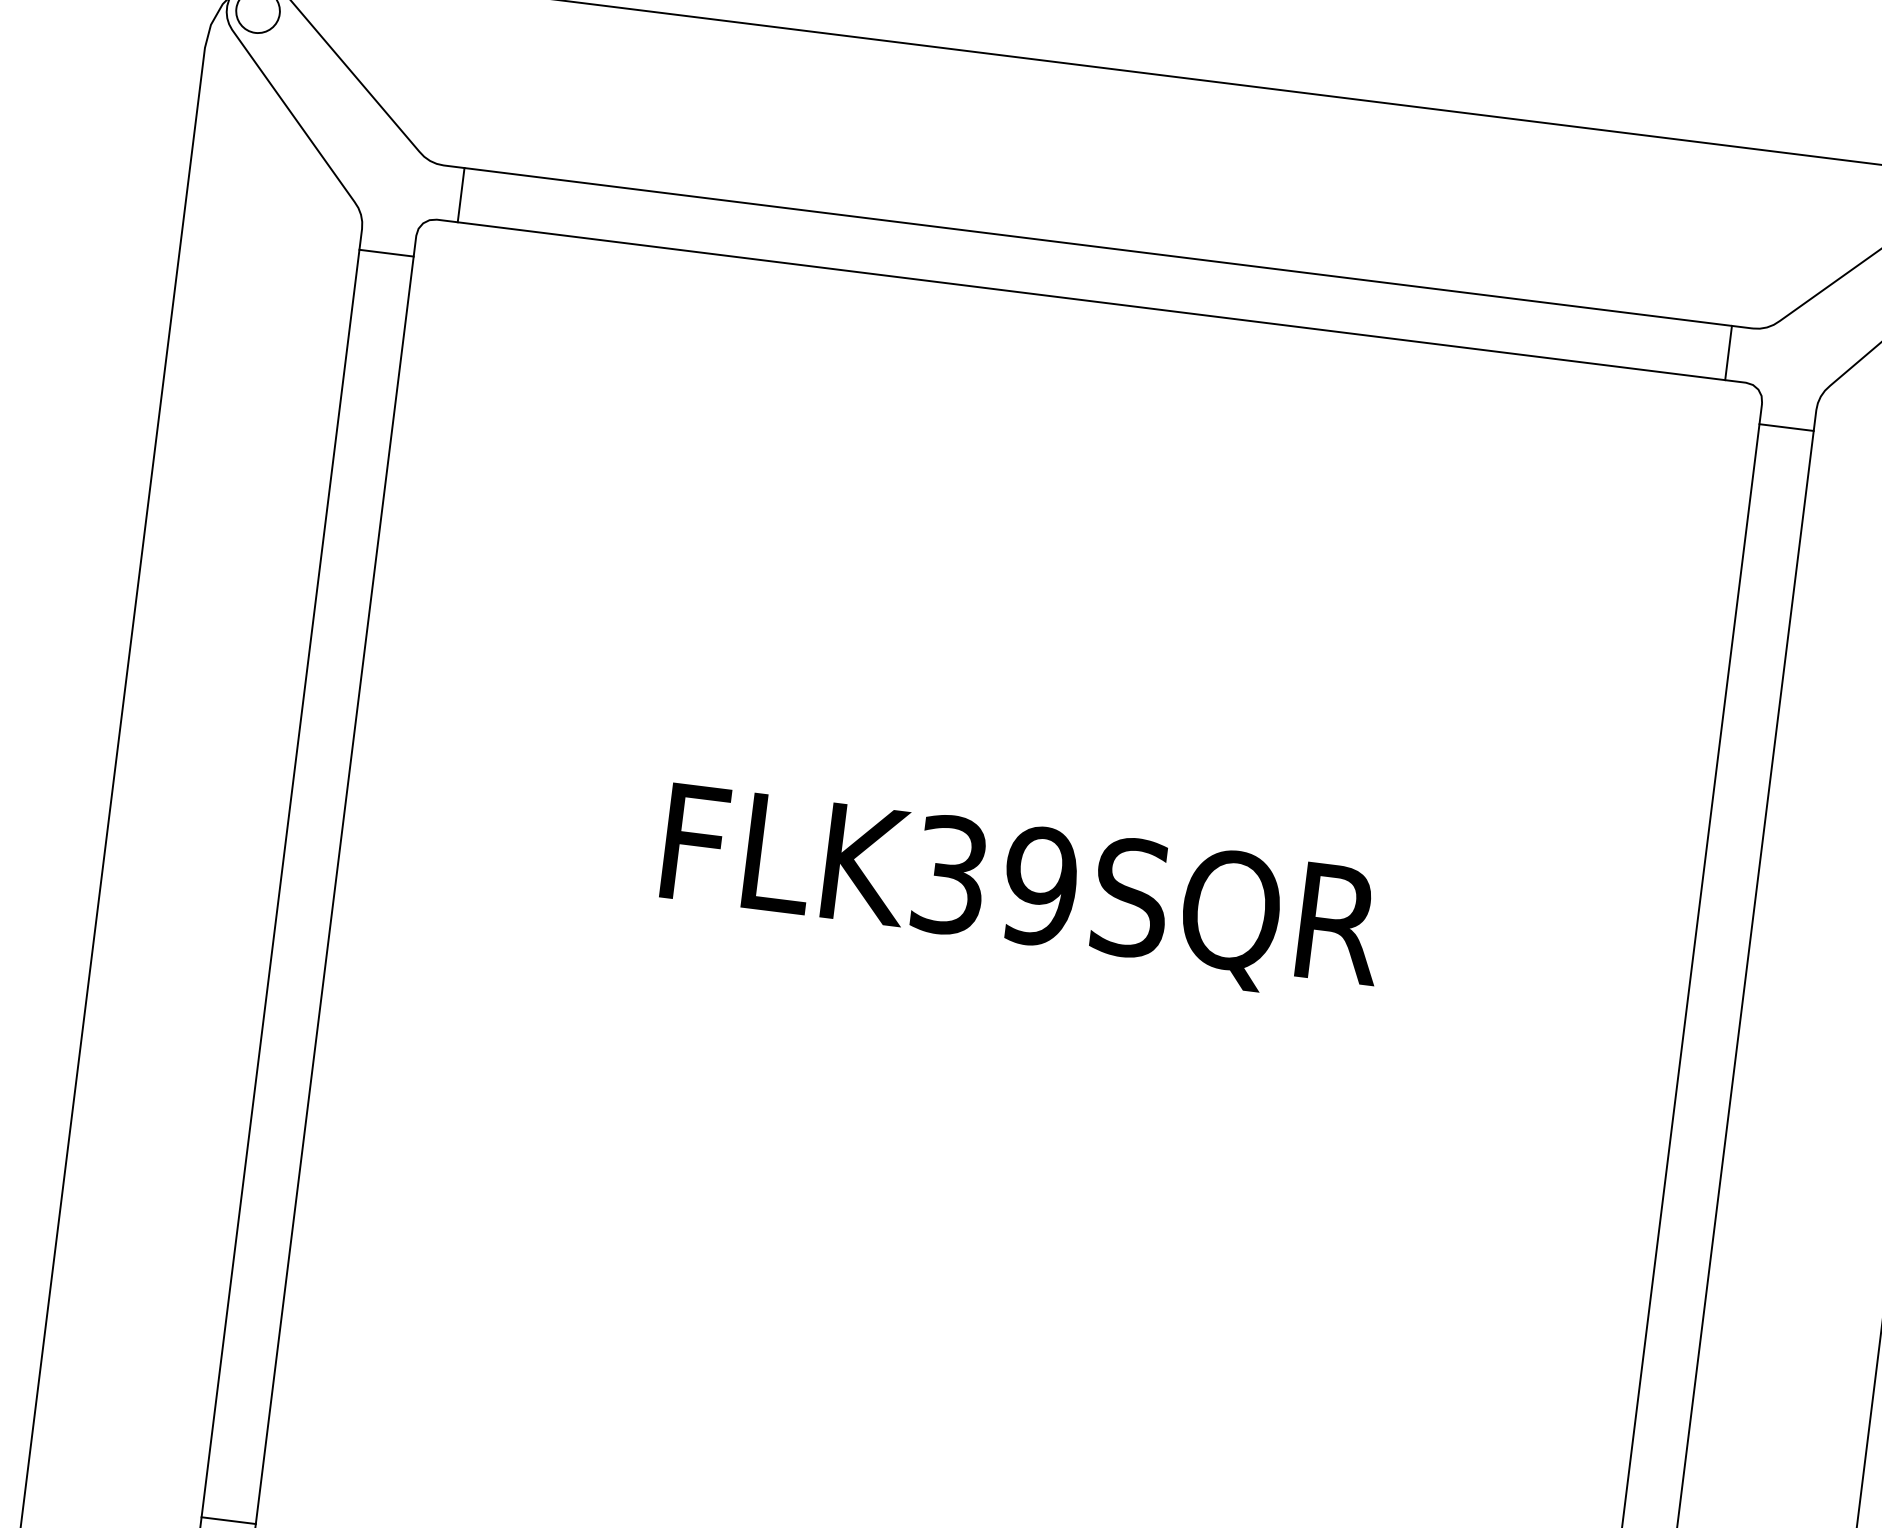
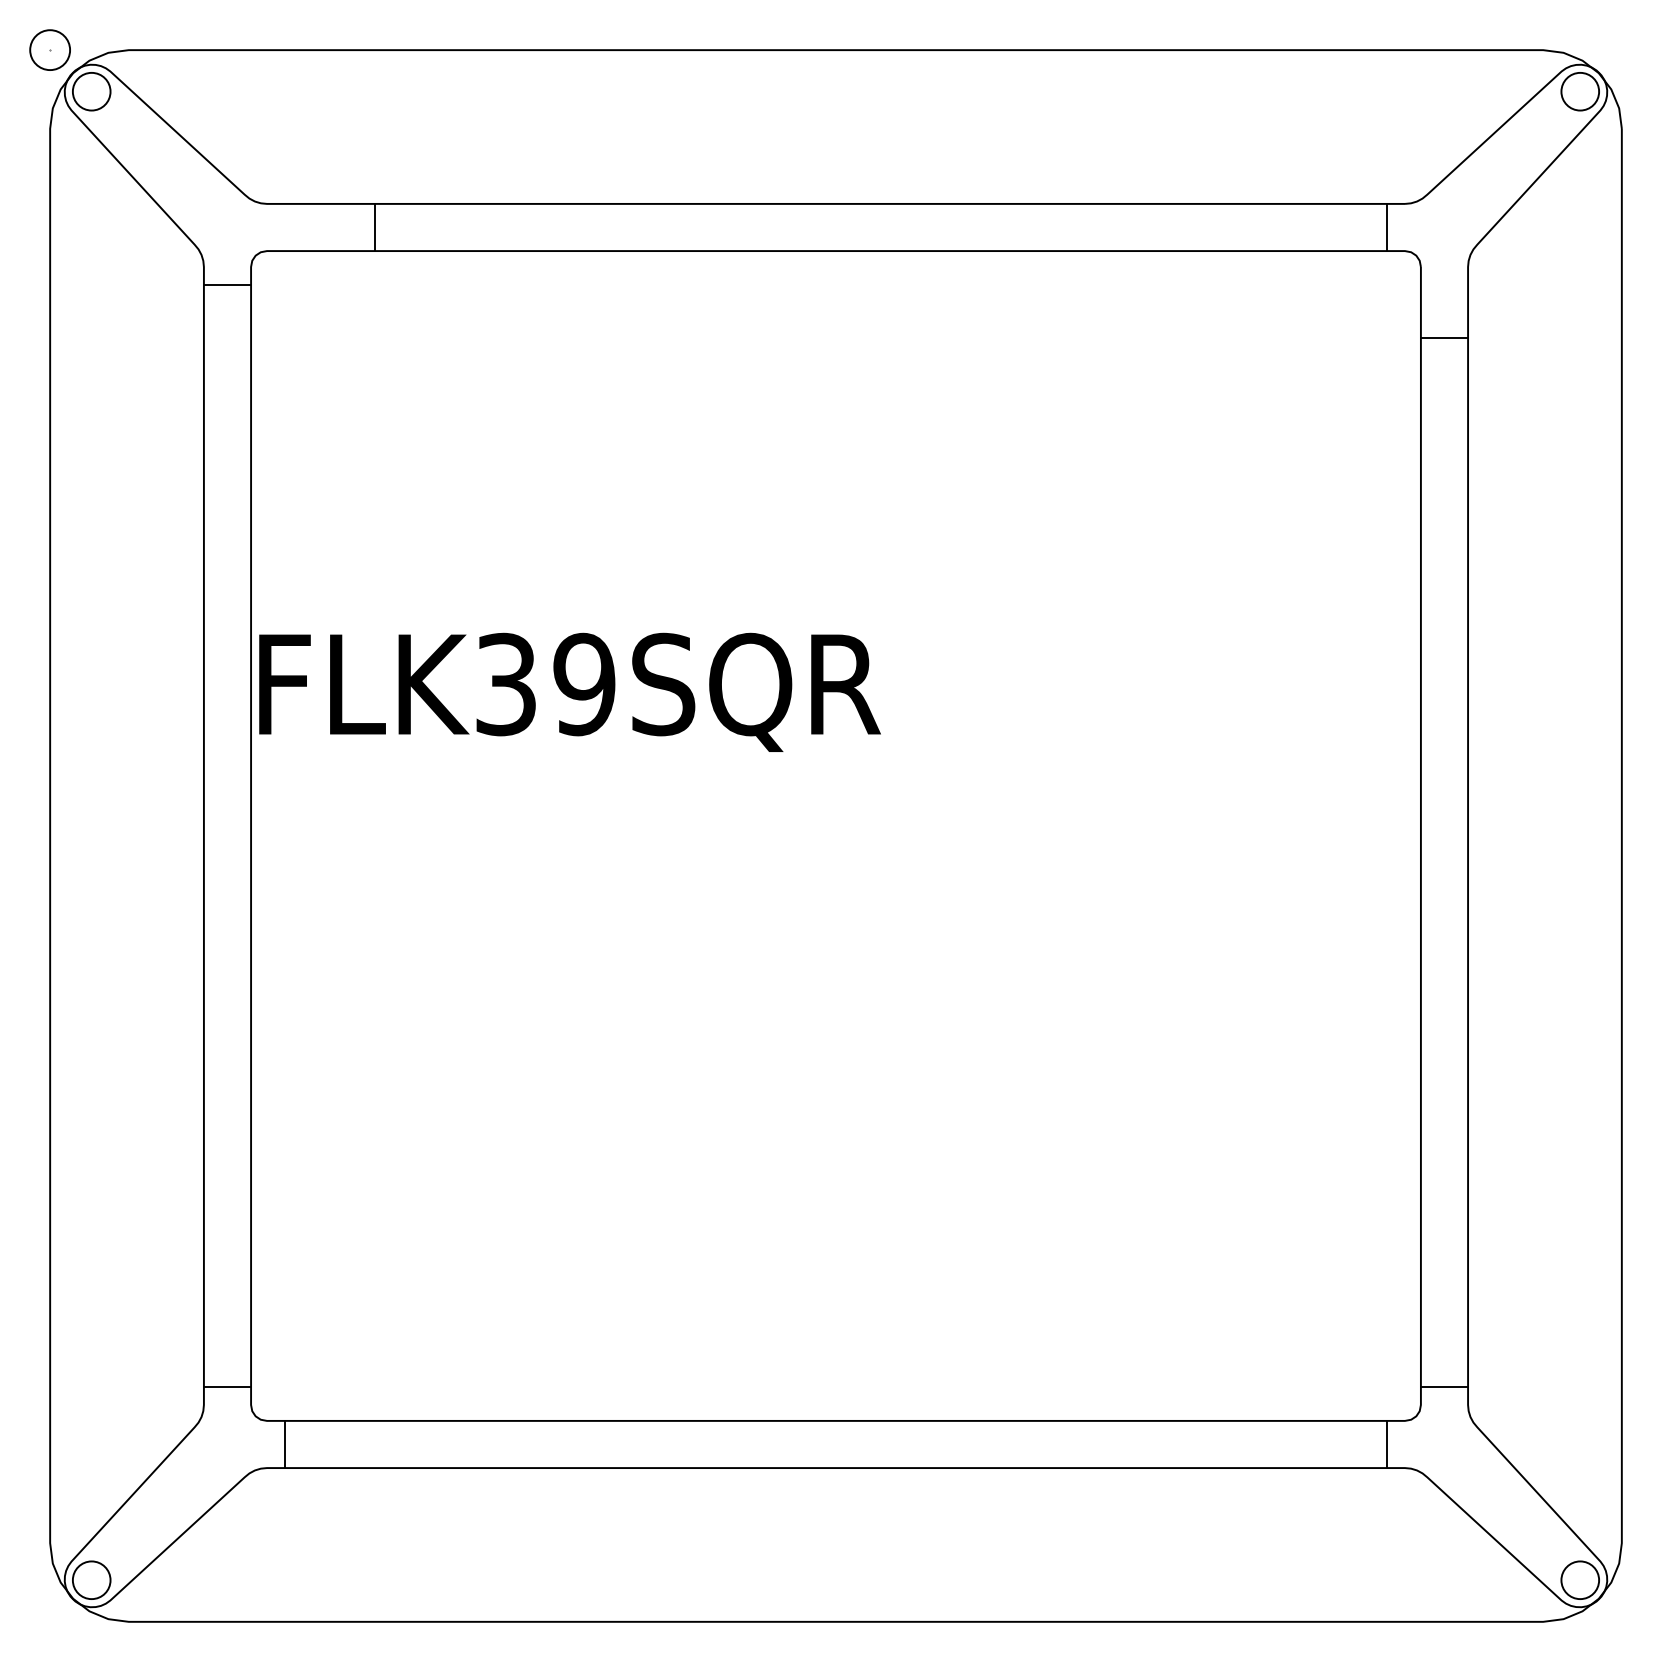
line: (461, 195) -> (375, 227), moved
line: (1786, 428) -> (1444, 338), moved
text: (1021, 892) -> (569, 691), moved

